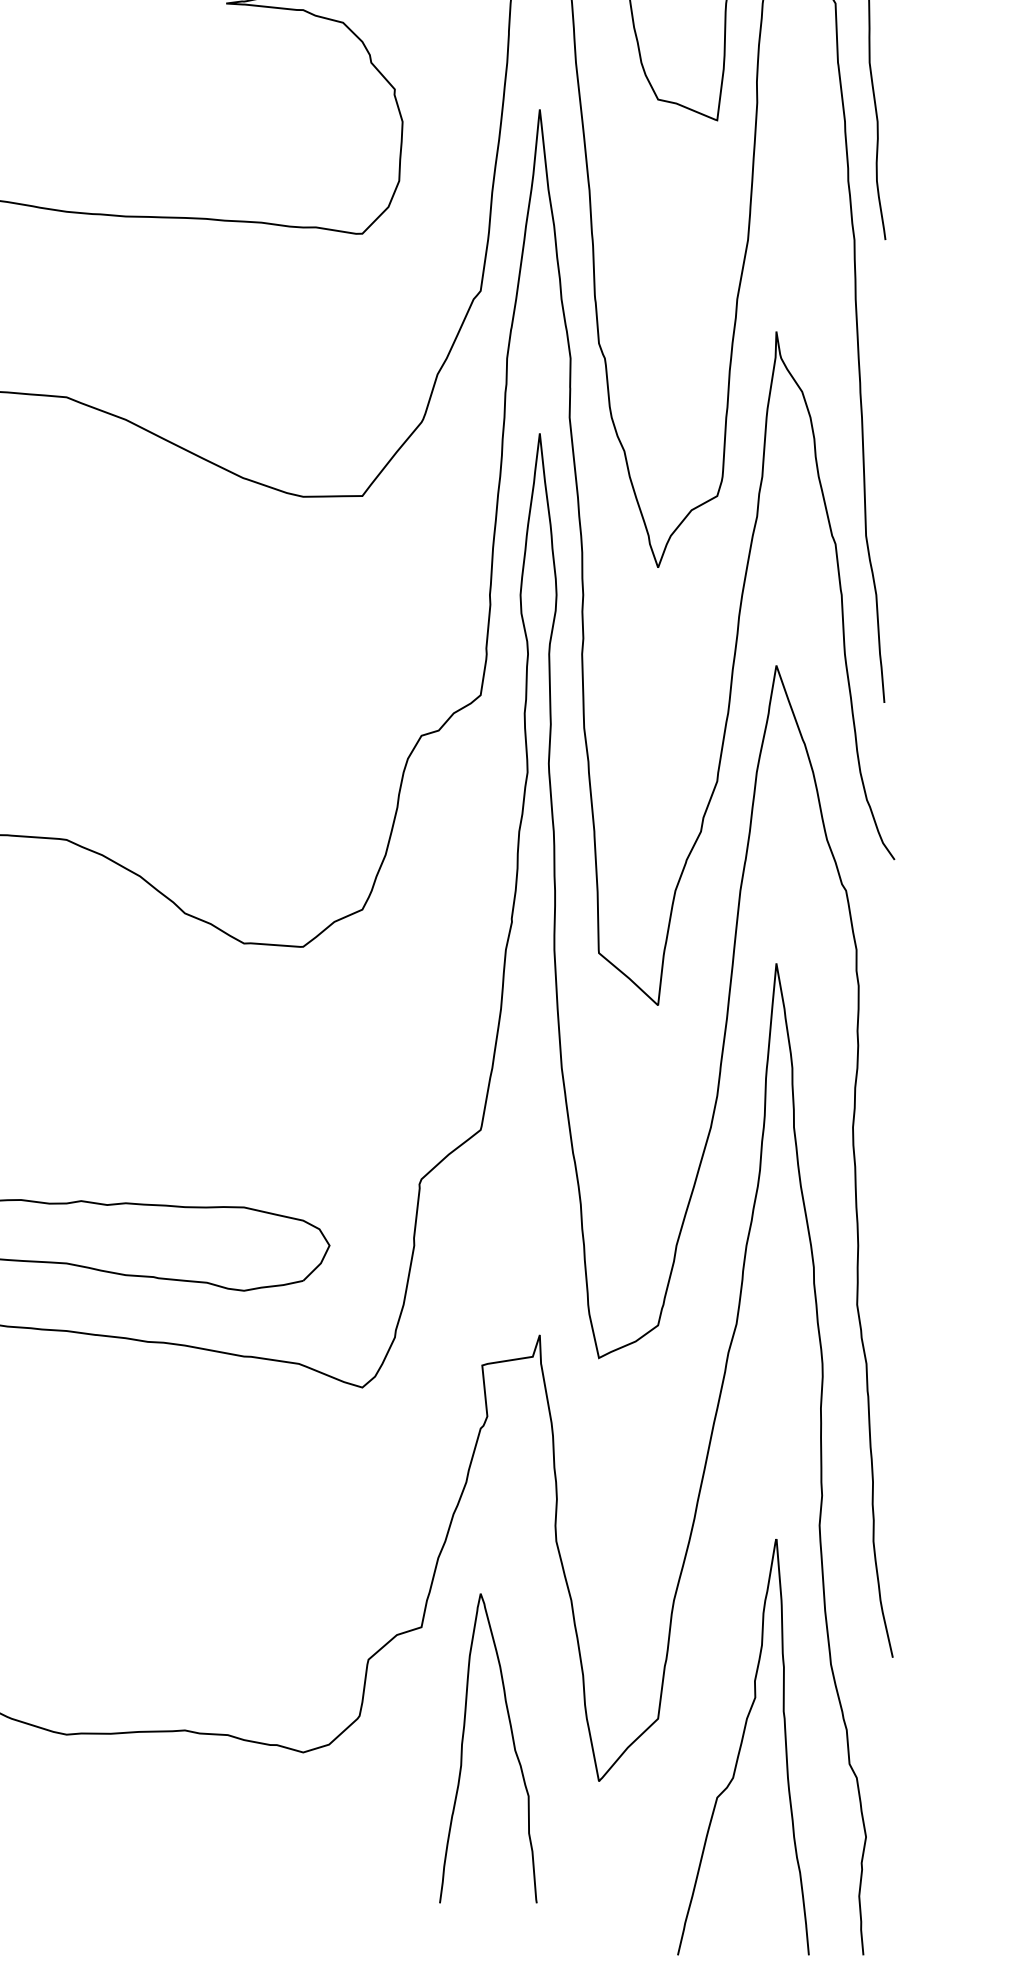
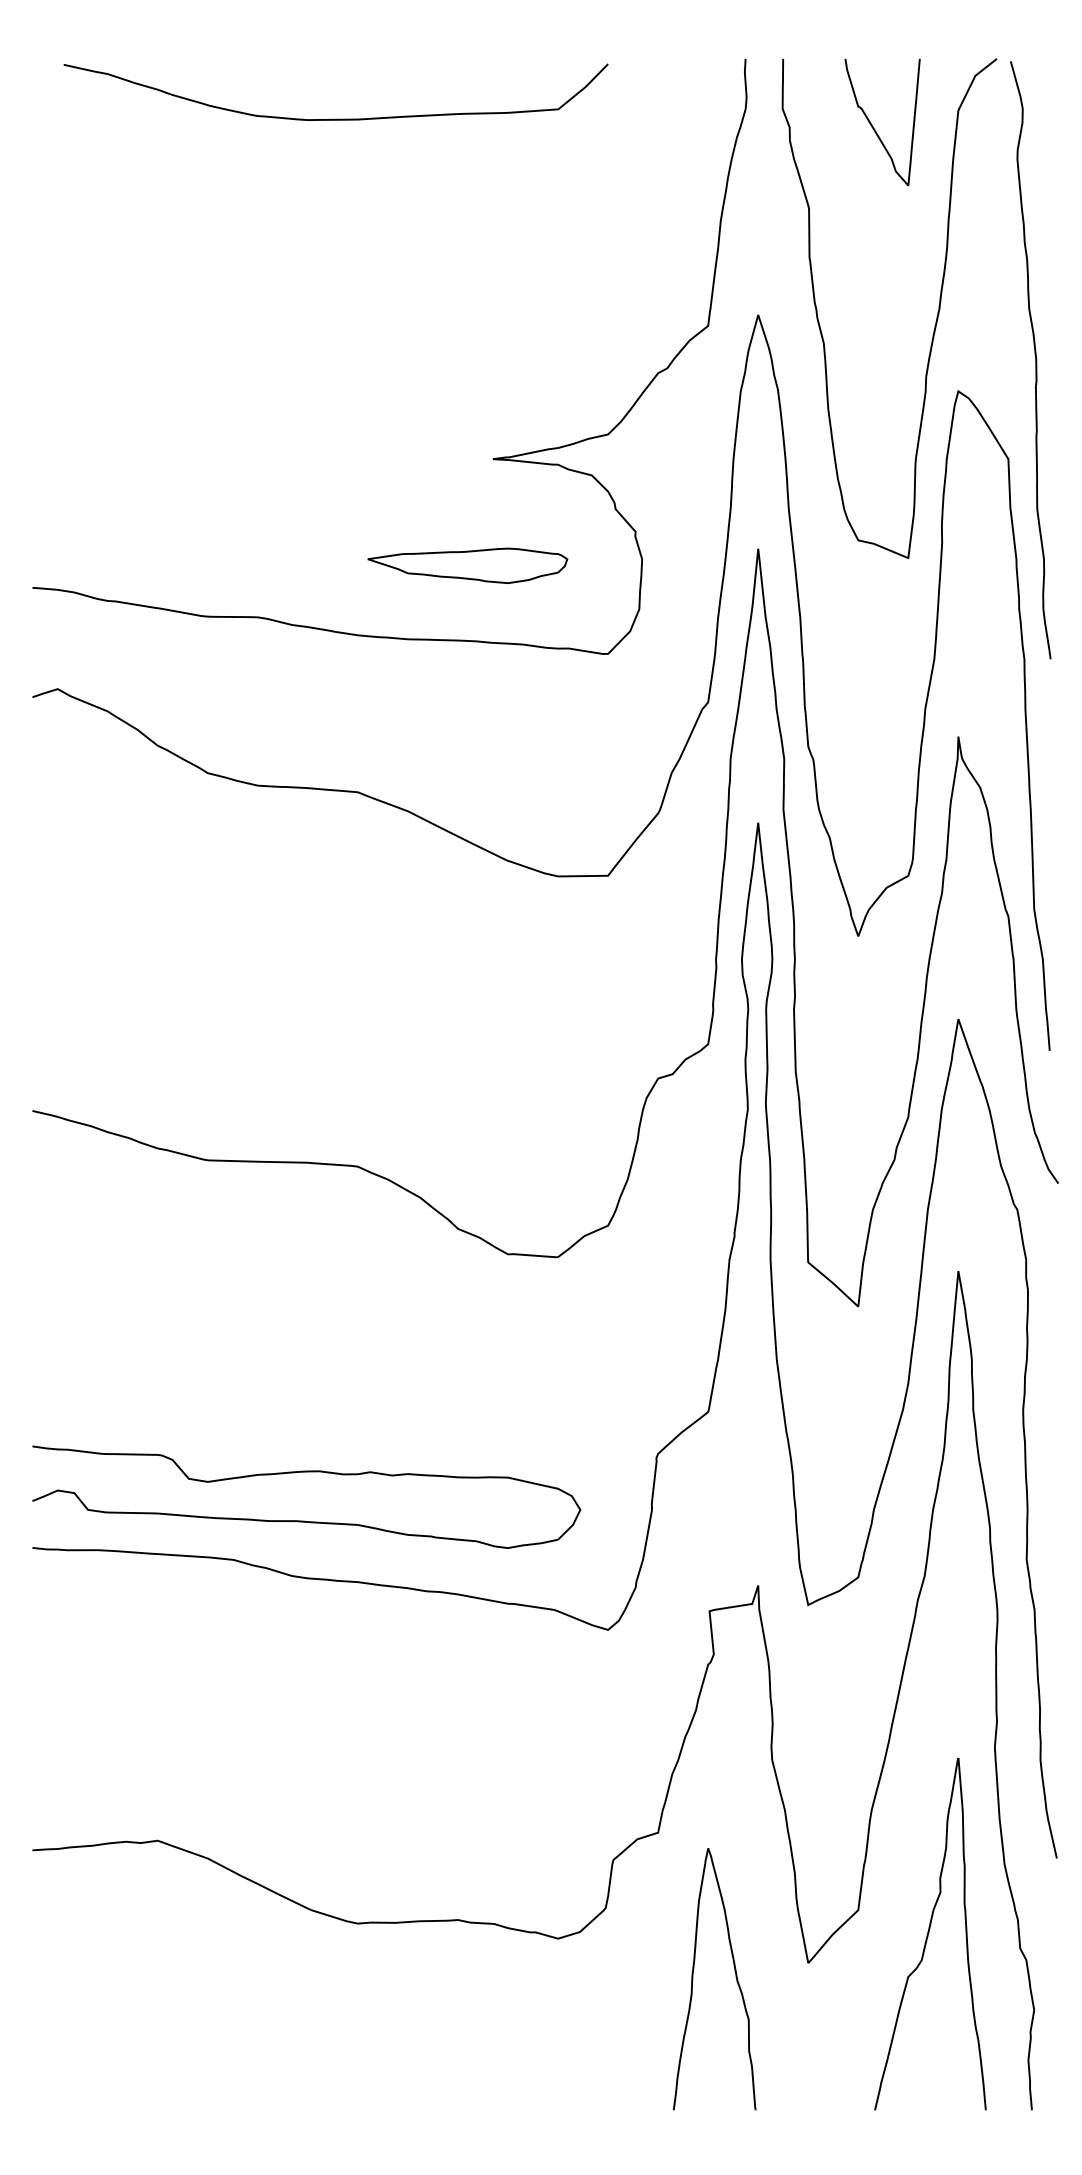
part: (196, 129) -> (467, 565), added
curve: (463, 1748) -> (693, 1979), moved

